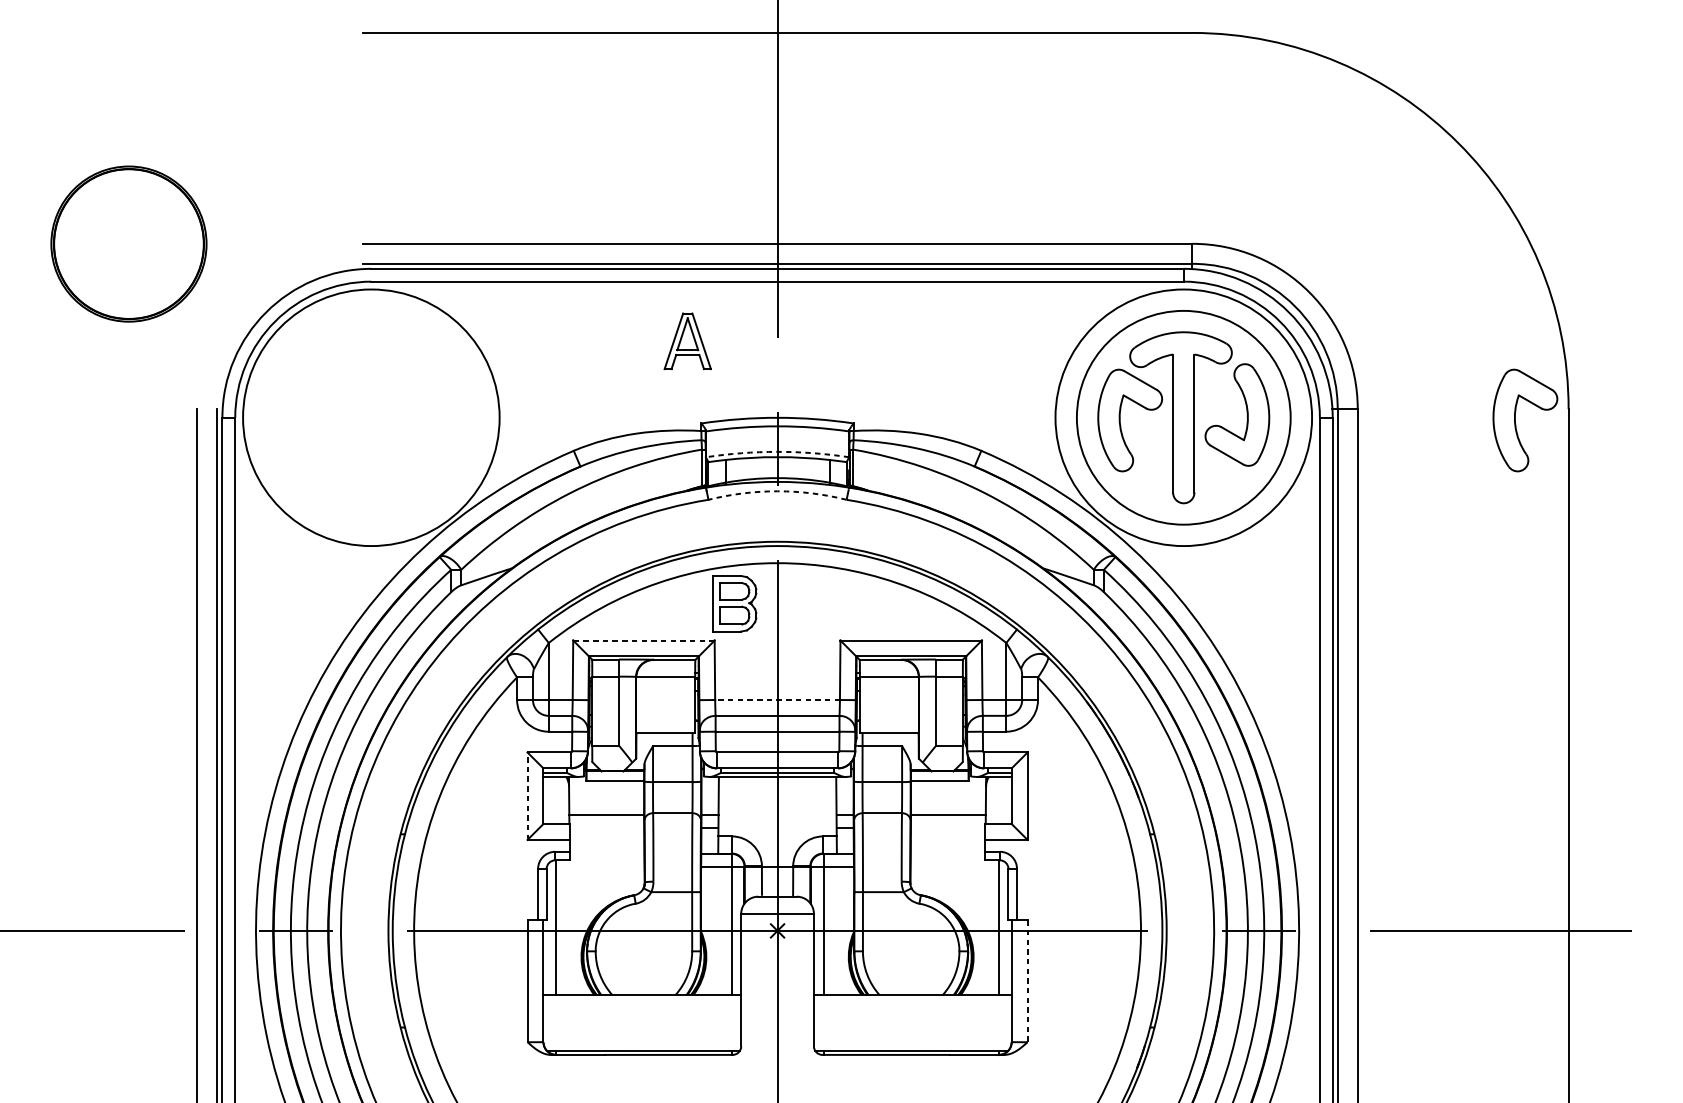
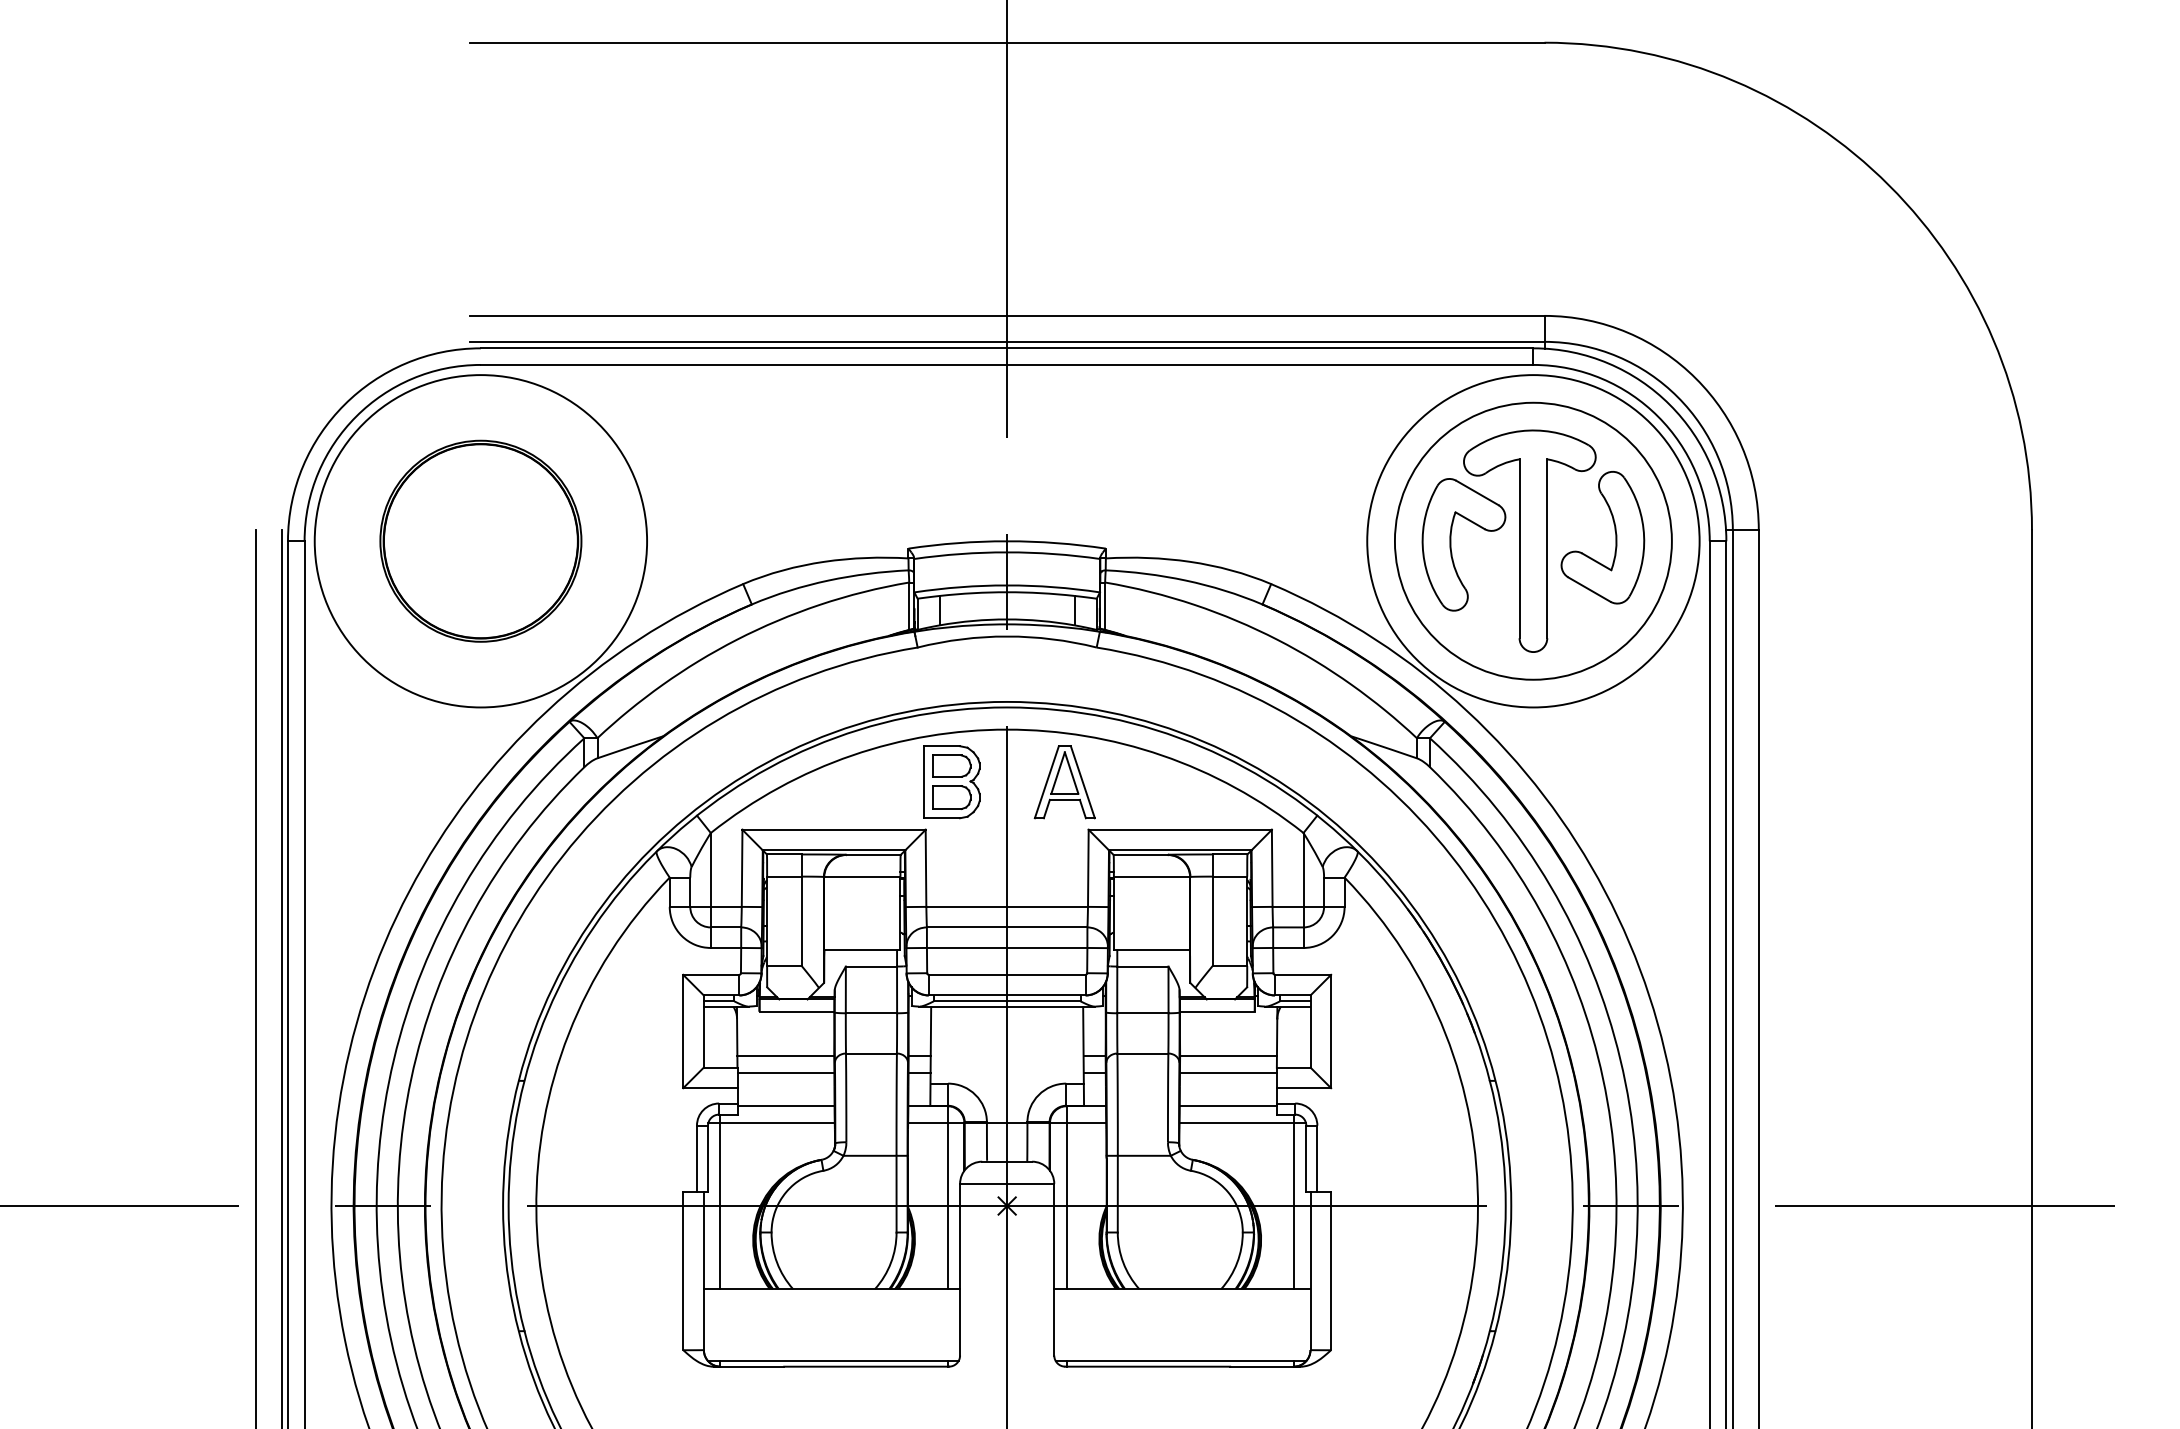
part: (128, 243) -> (480, 540), moved
part: (687, 341) -> (1064, 782), moved
part: (1515, 420) -> (1963, 544), removed
arc: (777, 451) -> (1007, 585), dashed -> solid
arc: (777, 491) -> (1007, 636), dashed -> solid
line: (644, 640) -> (834, 829), dashed -> solid
line: (777, 699) -> (1007, 906), dashed -> solid
line: (527, 796) -> (683, 1031), dashed -> solid
line: (606, 828) -> (785, 1073), added
line: (947, 828) -> (1227, 1073), added
line: (606, 854) -> (785, 1106), added
line: (947, 854) -> (1227, 1106), added
line: (595, 866) -> (771, 1122), added
line: (959, 866) -> (1242, 1122), added
line: (1027, 981) -> (1331, 1271), dashed -> solid

